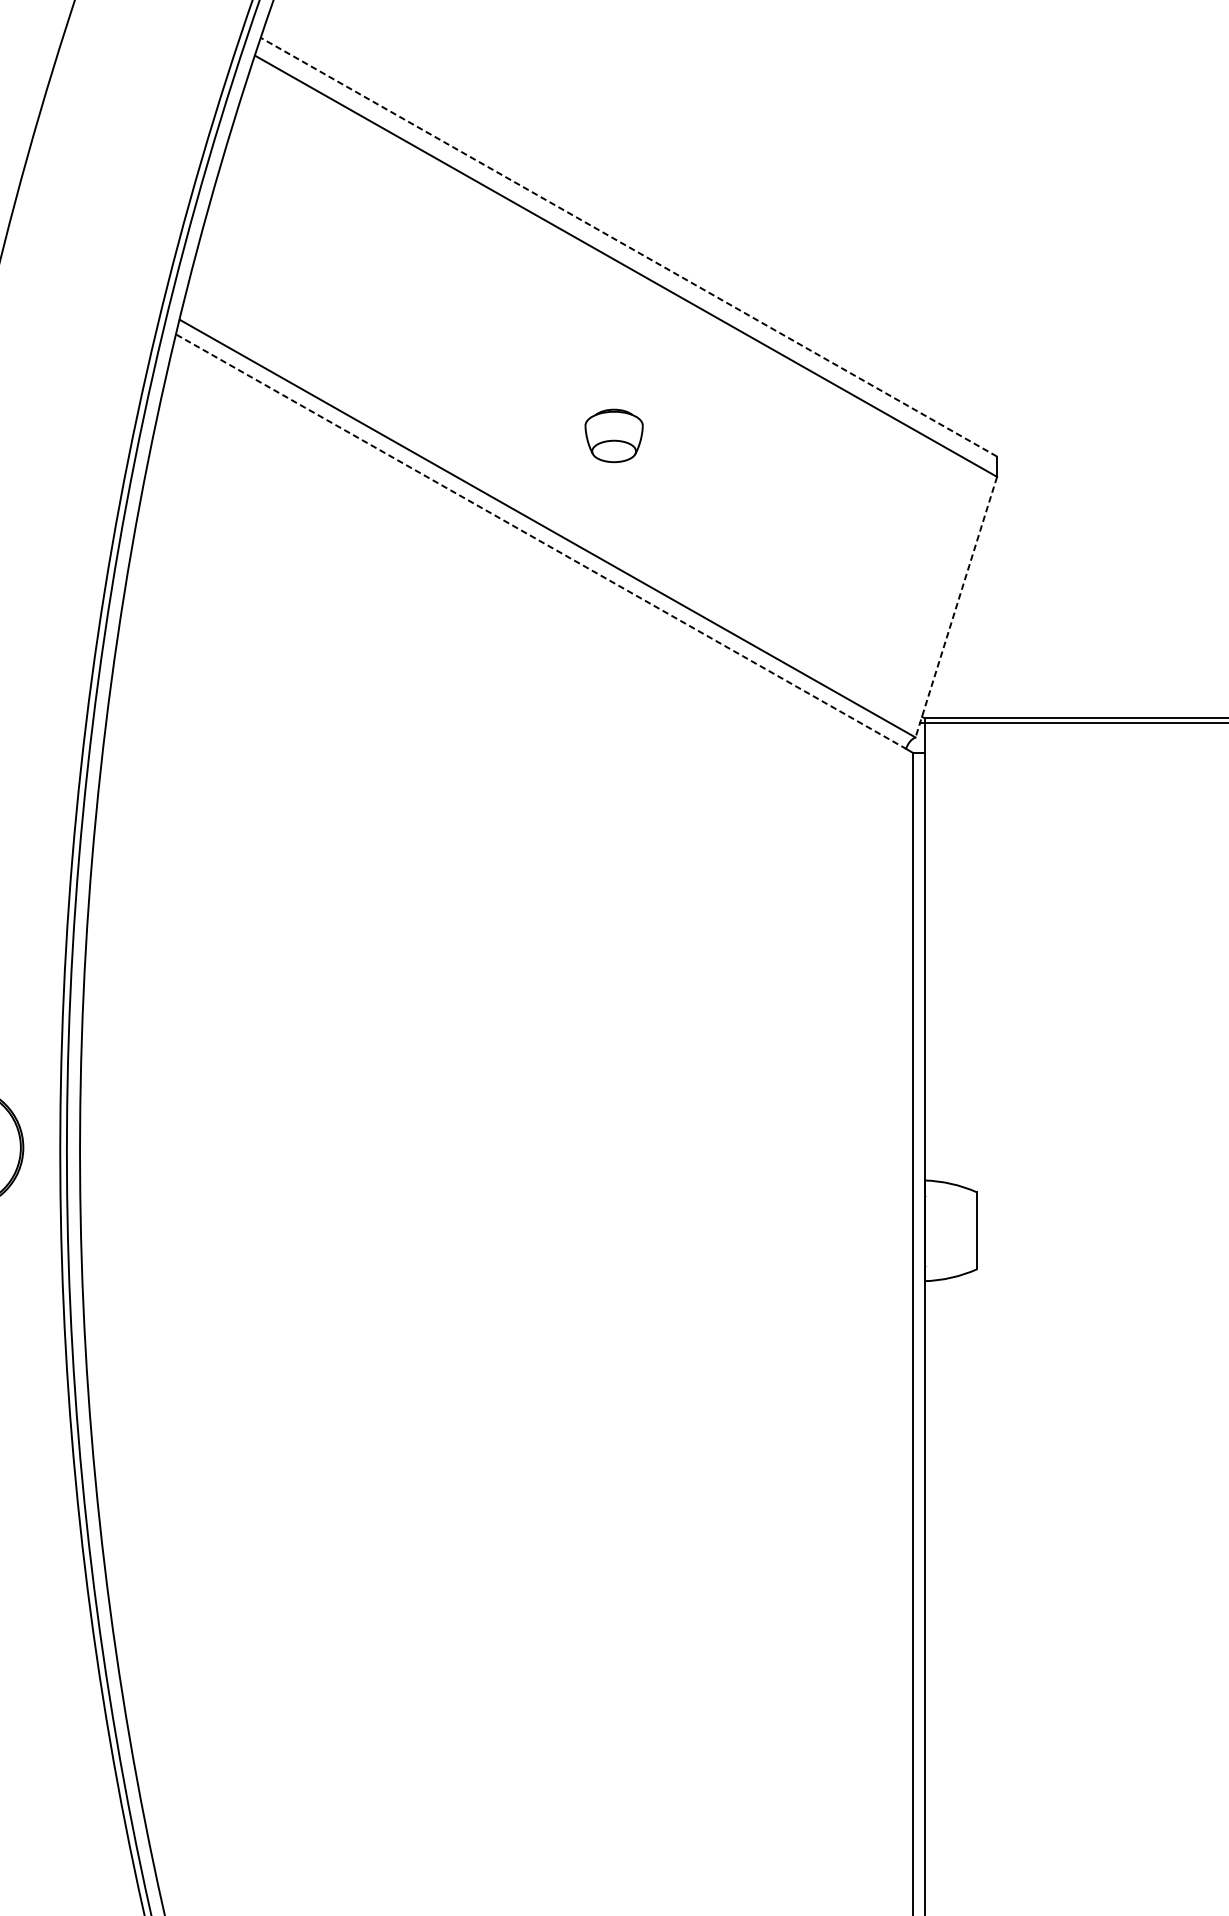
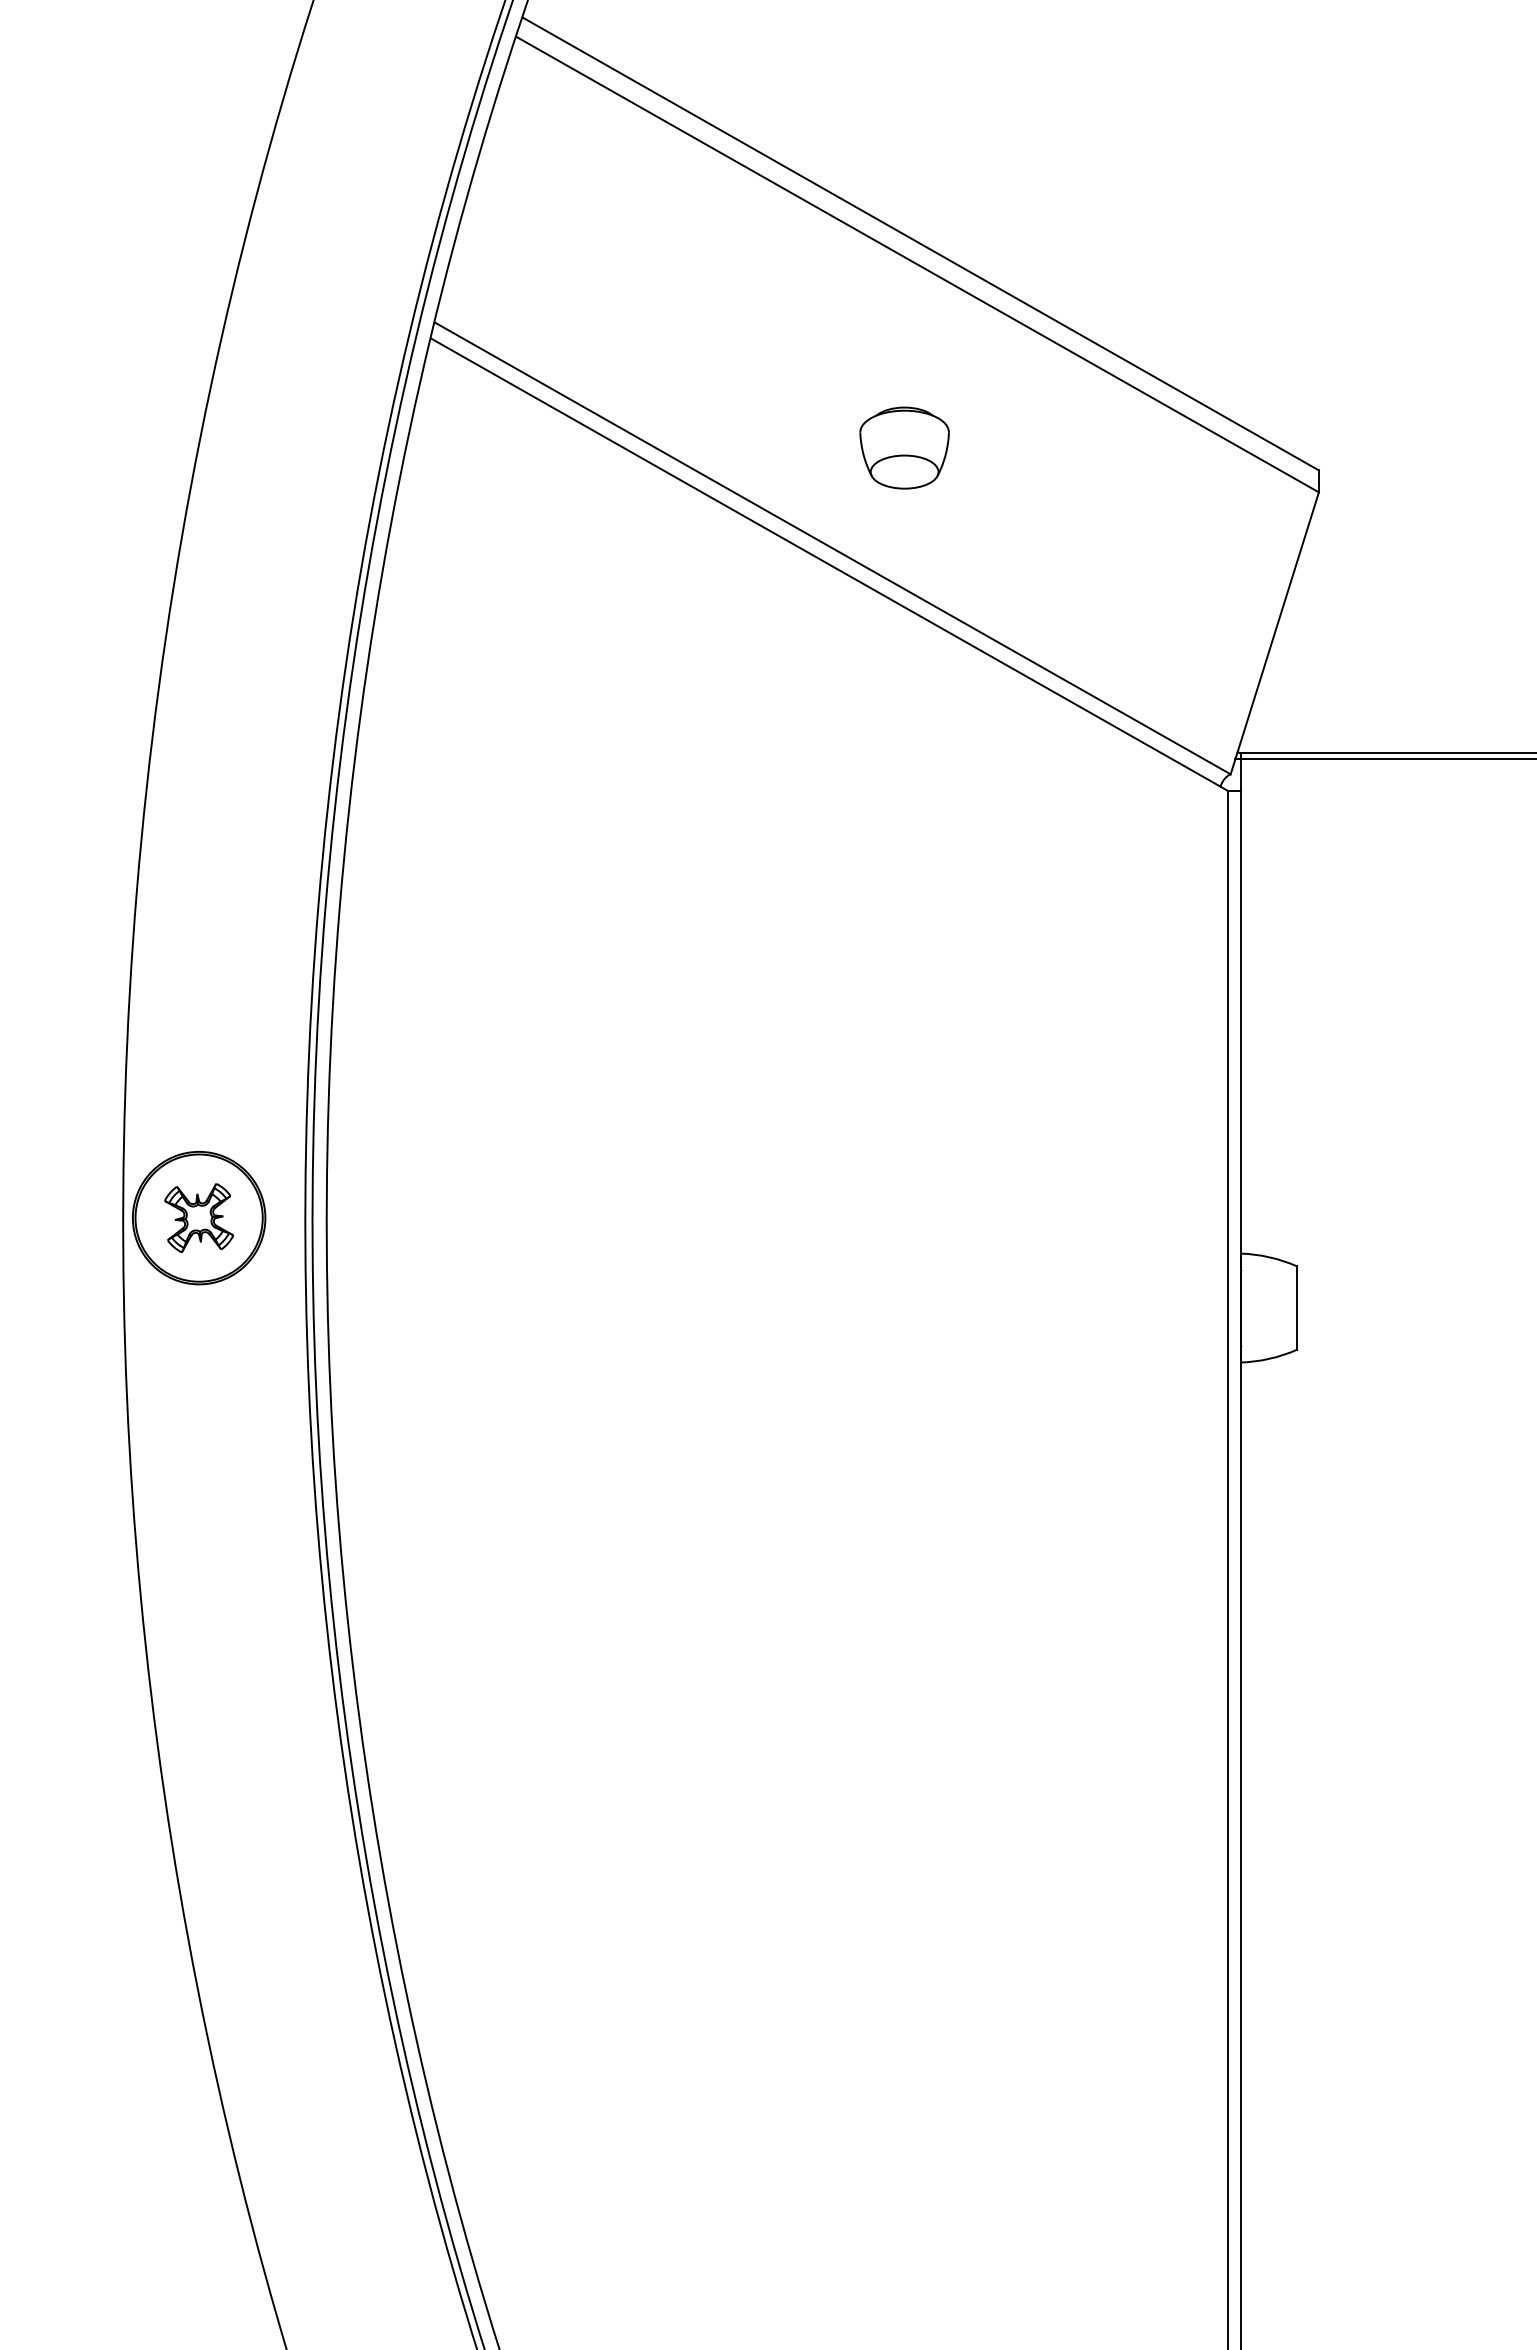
line: (628, 247) -> (920, 244), dashed -> solid
part: (614, 435) -> (904, 447), size x1.43
line: (541, 541) -> (825, 562), dashed -> solid
line: (956, 607) -> (1274, 633), dashed -> solid

